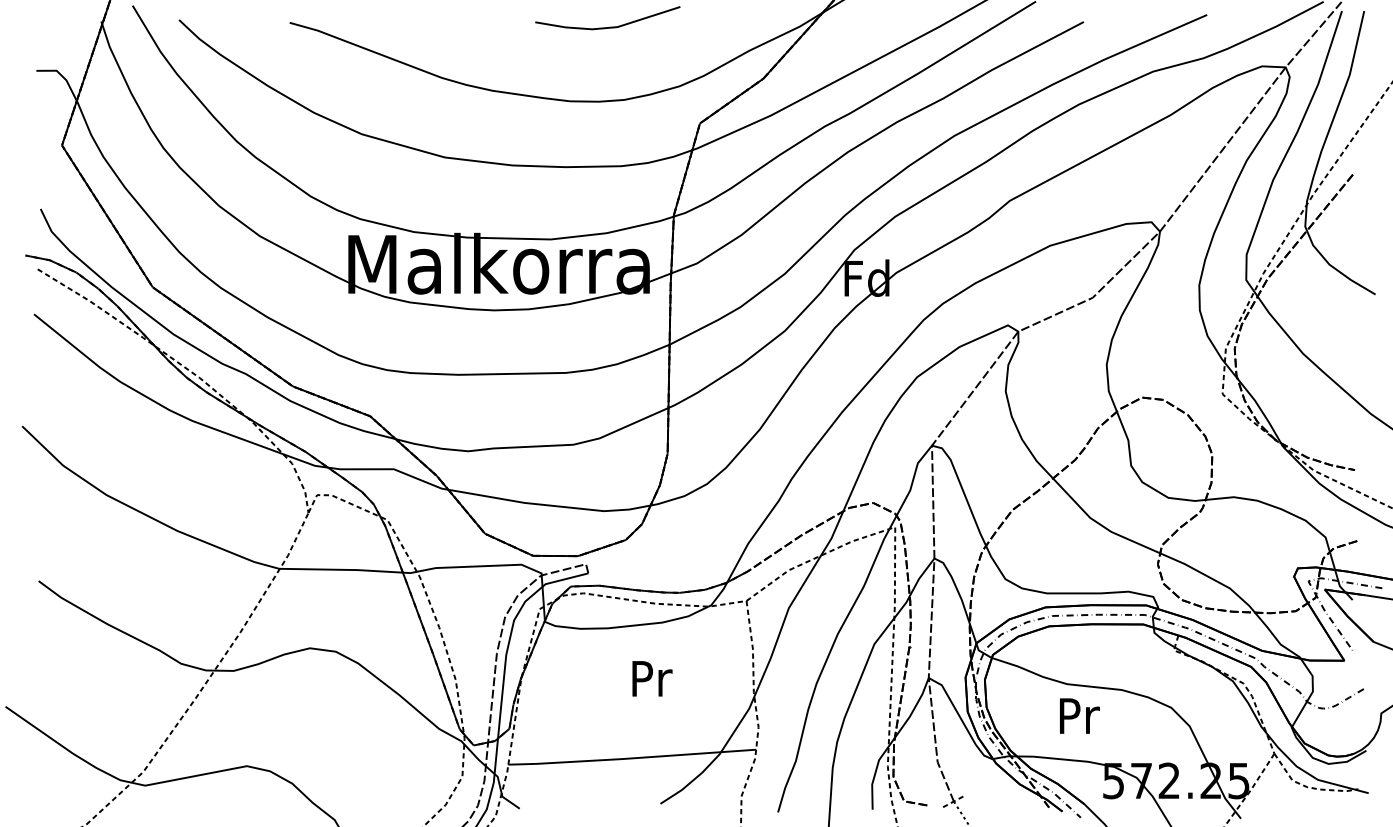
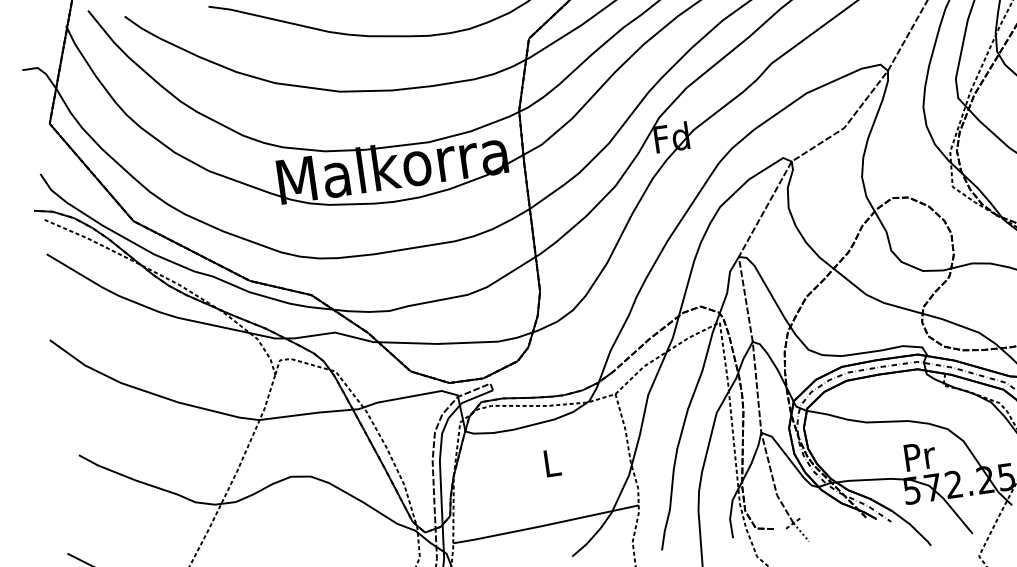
text: (652, 678) -> (552, 462), Pr -> L
text: (1079, 715) -> (920, 455), moved

